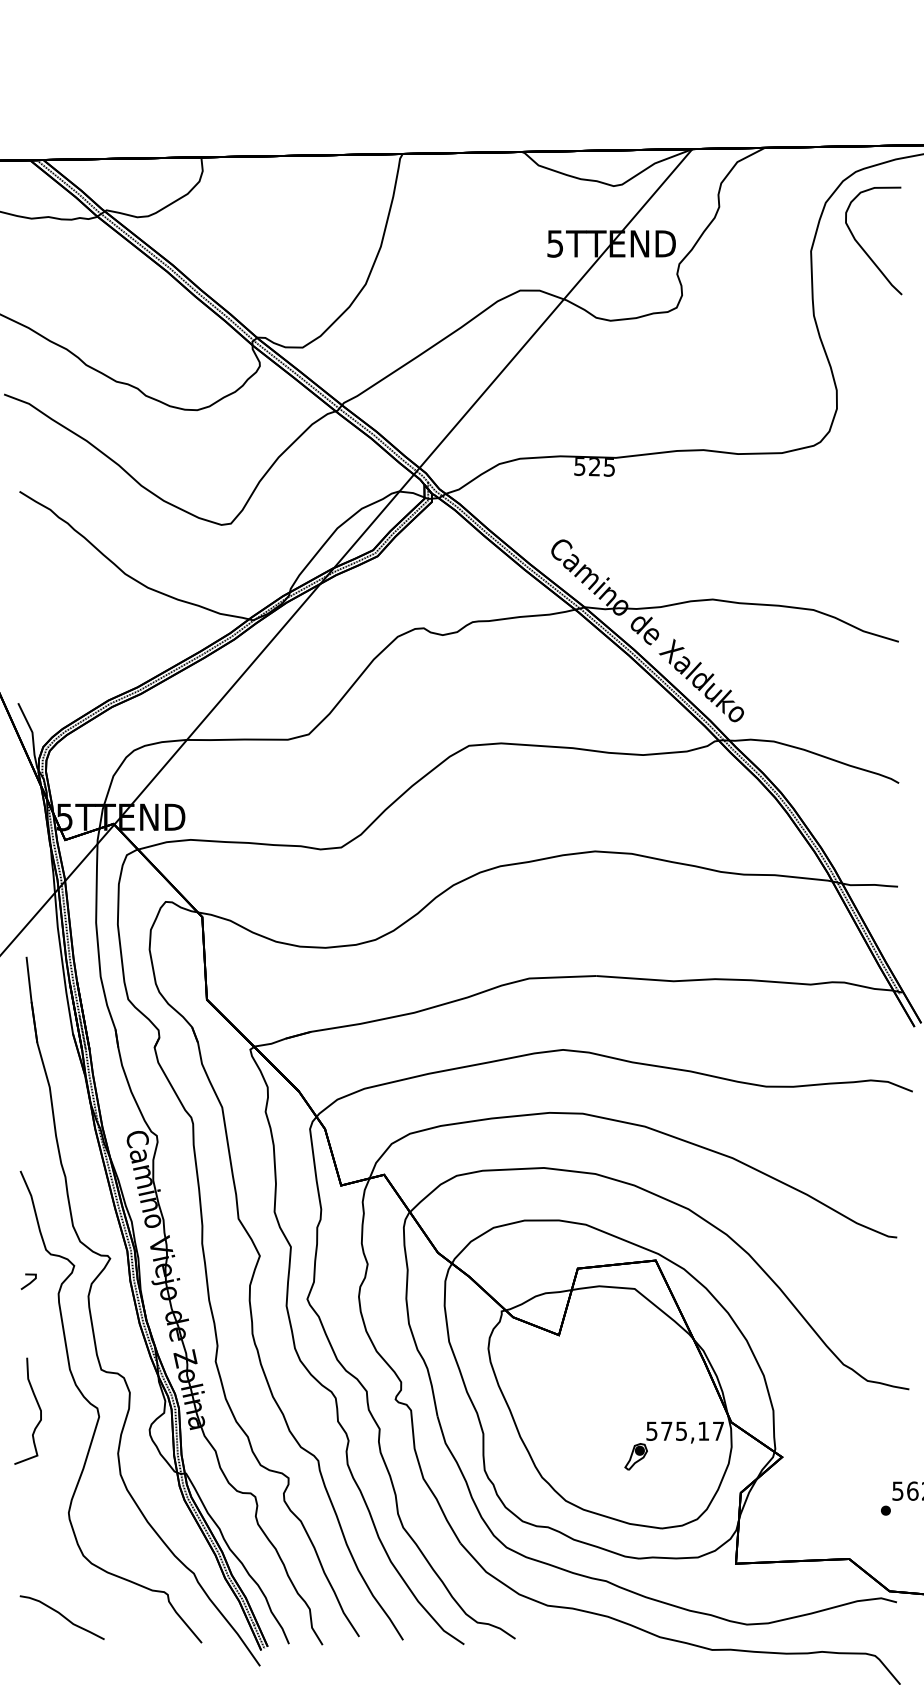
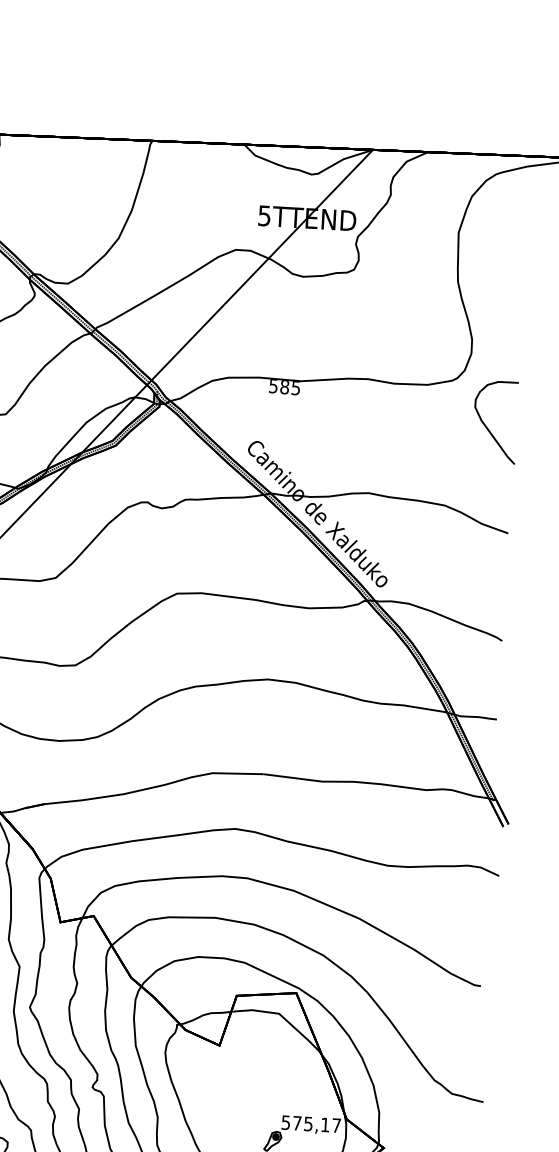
curve: (864, 249) -> (488, 428), moved
text: (594, 467) -> (284, 387), 525 -> 585

